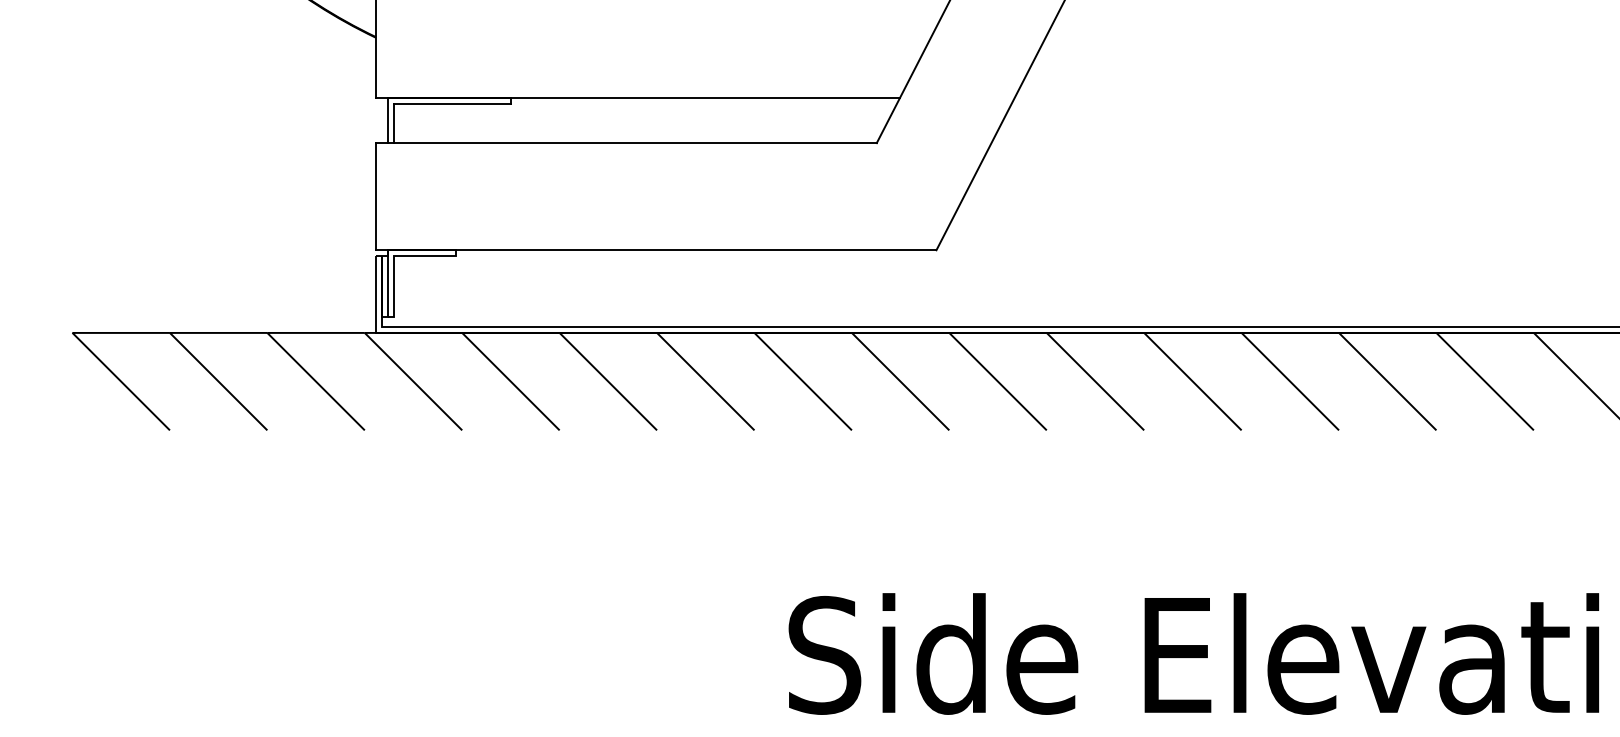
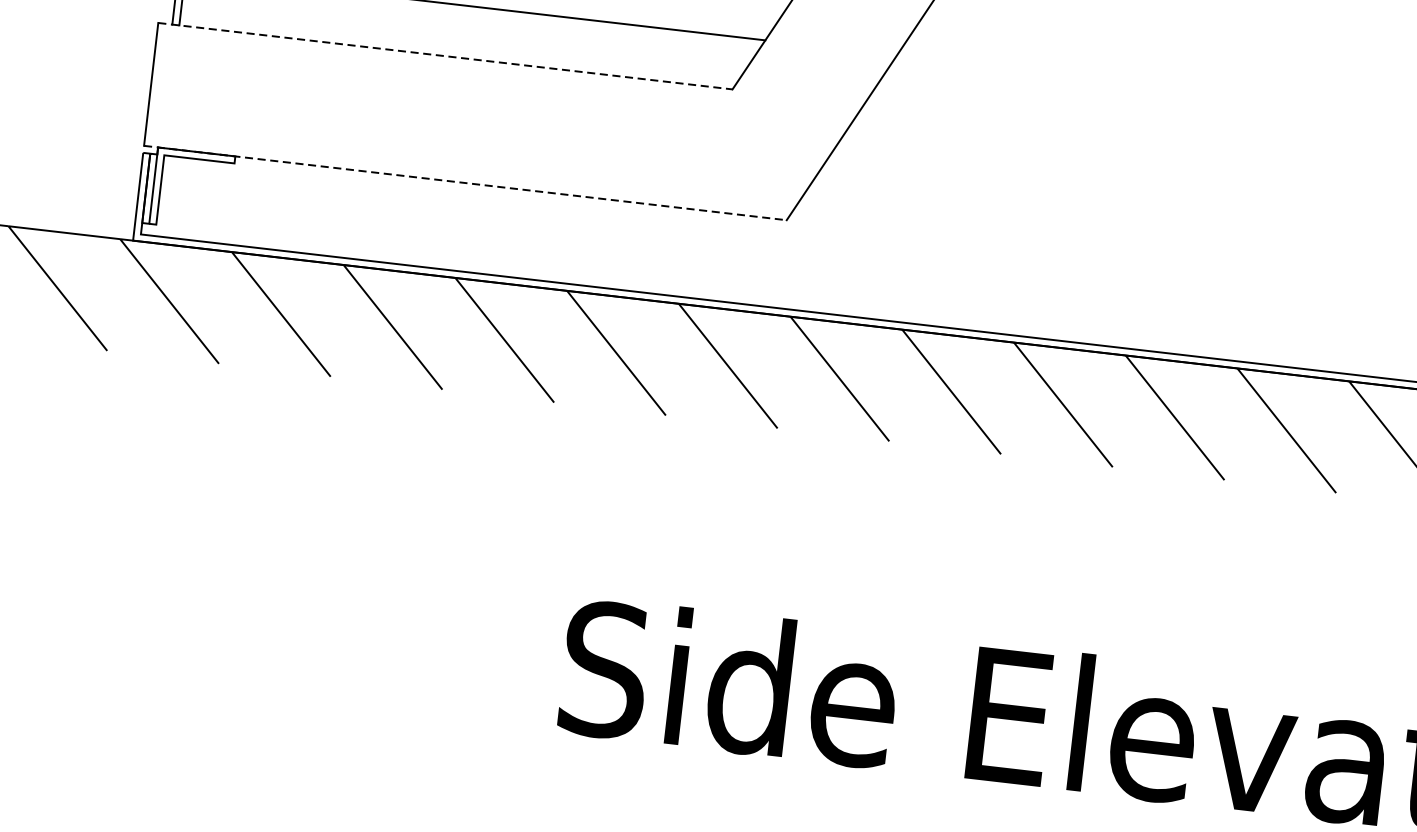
line: (626, 143) -> (445, 56), solid -> dashed
line: (656, 250) -> (465, 183), solid -> dashed

